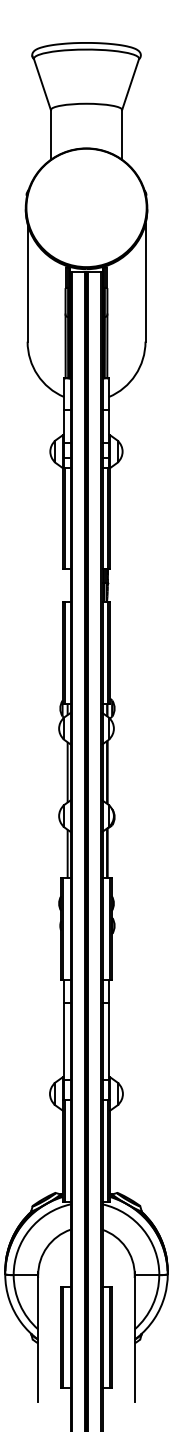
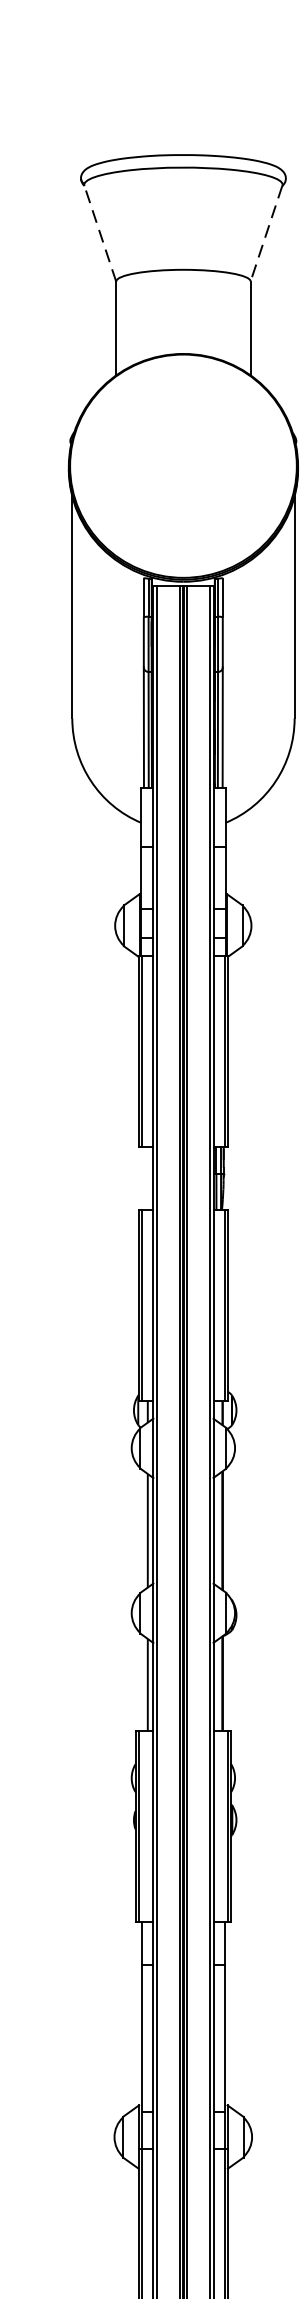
line: (42, 84) -> (100, 233), solid -> dashed
line: (130, 84) -> (266, 233), solid -> dashed

